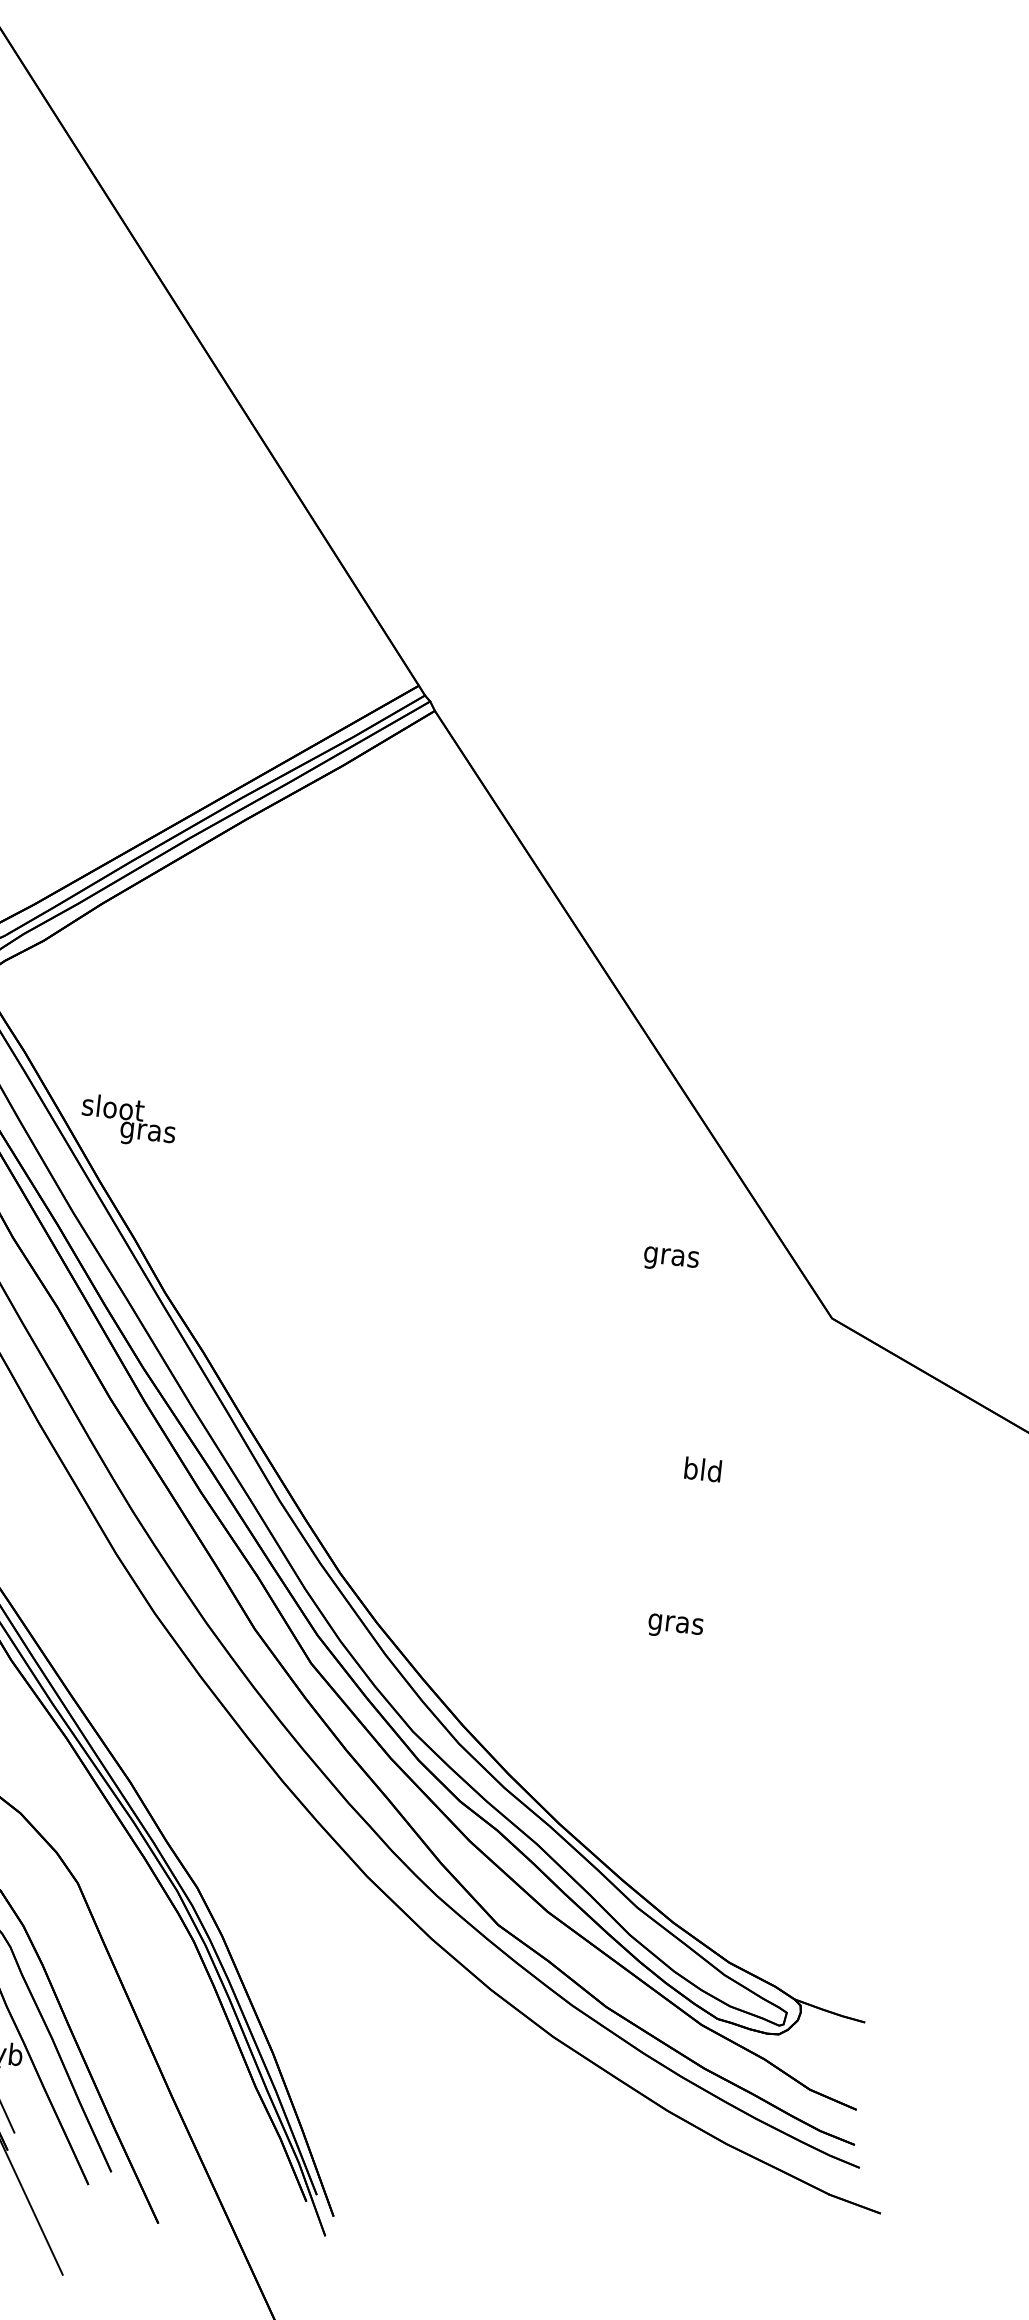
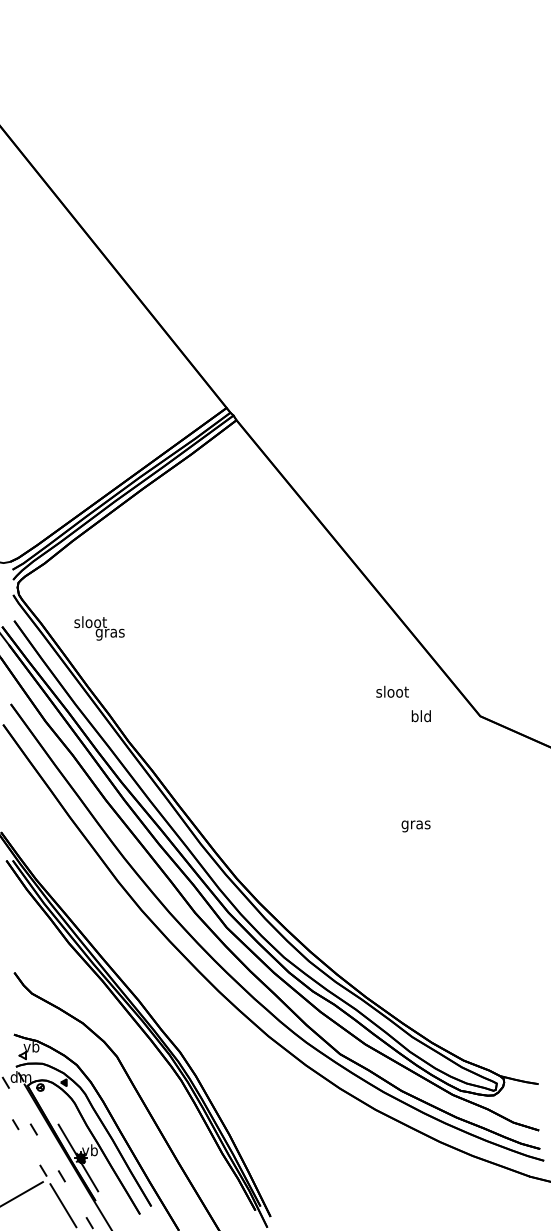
text: (128, 1121) -> (99, 628), moved
text: (671, 1255) -> (392, 692), gras -> sloot
text: (701, 1470) -> (420, 716), moved
text: (674, 1627) -> (415, 826), moved

